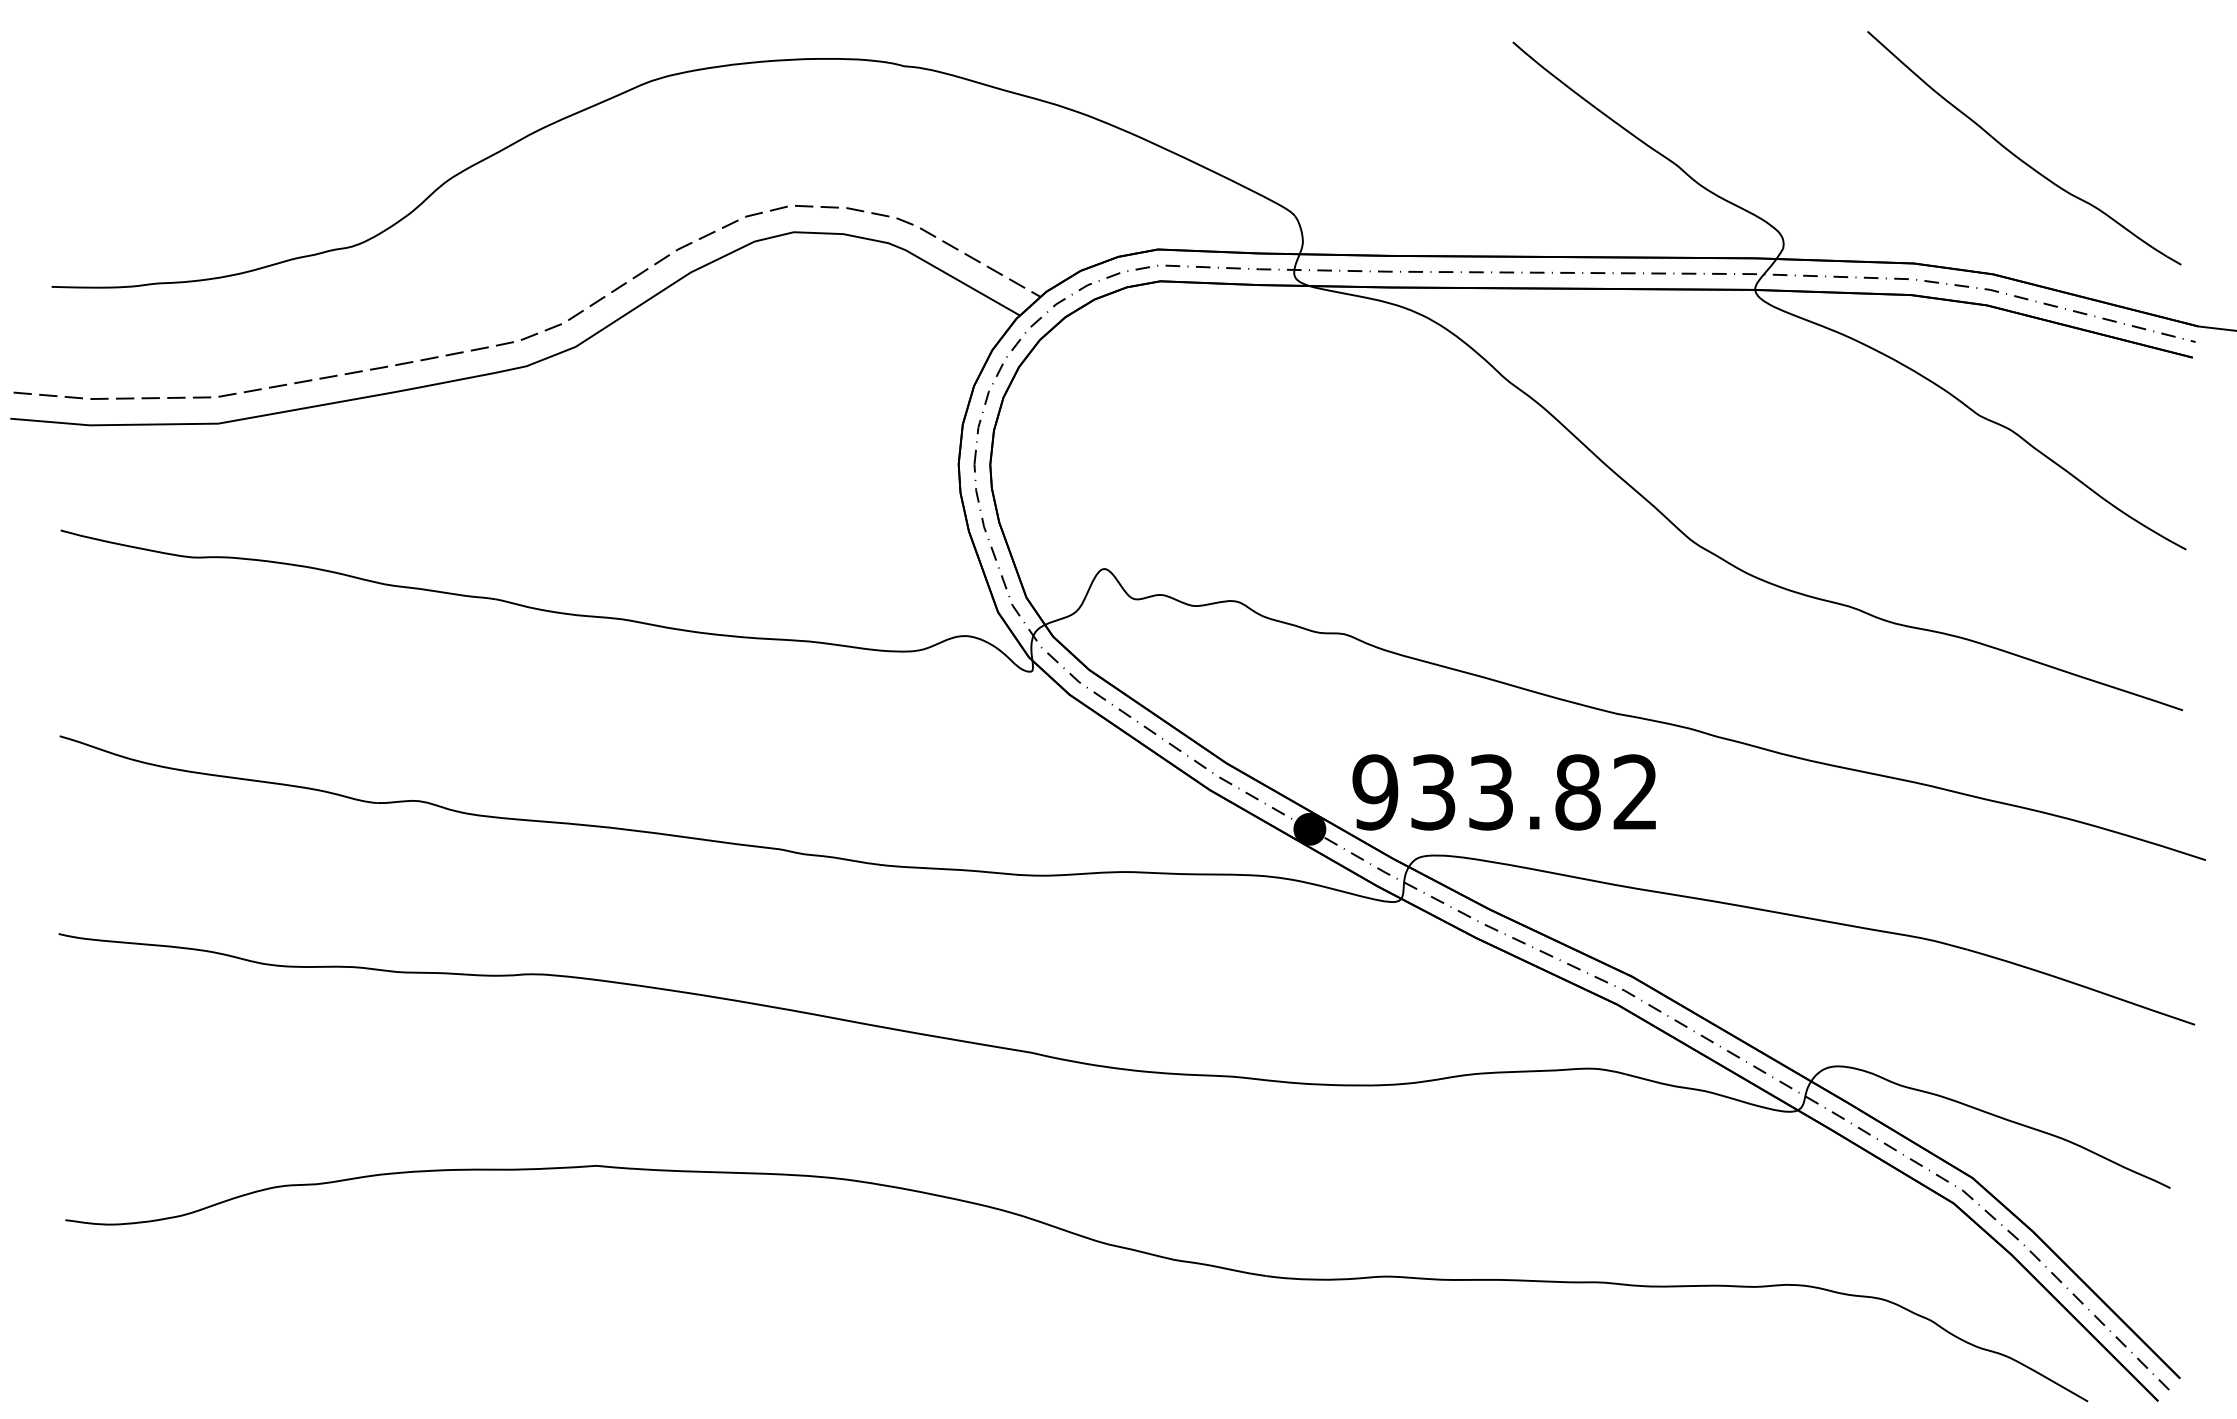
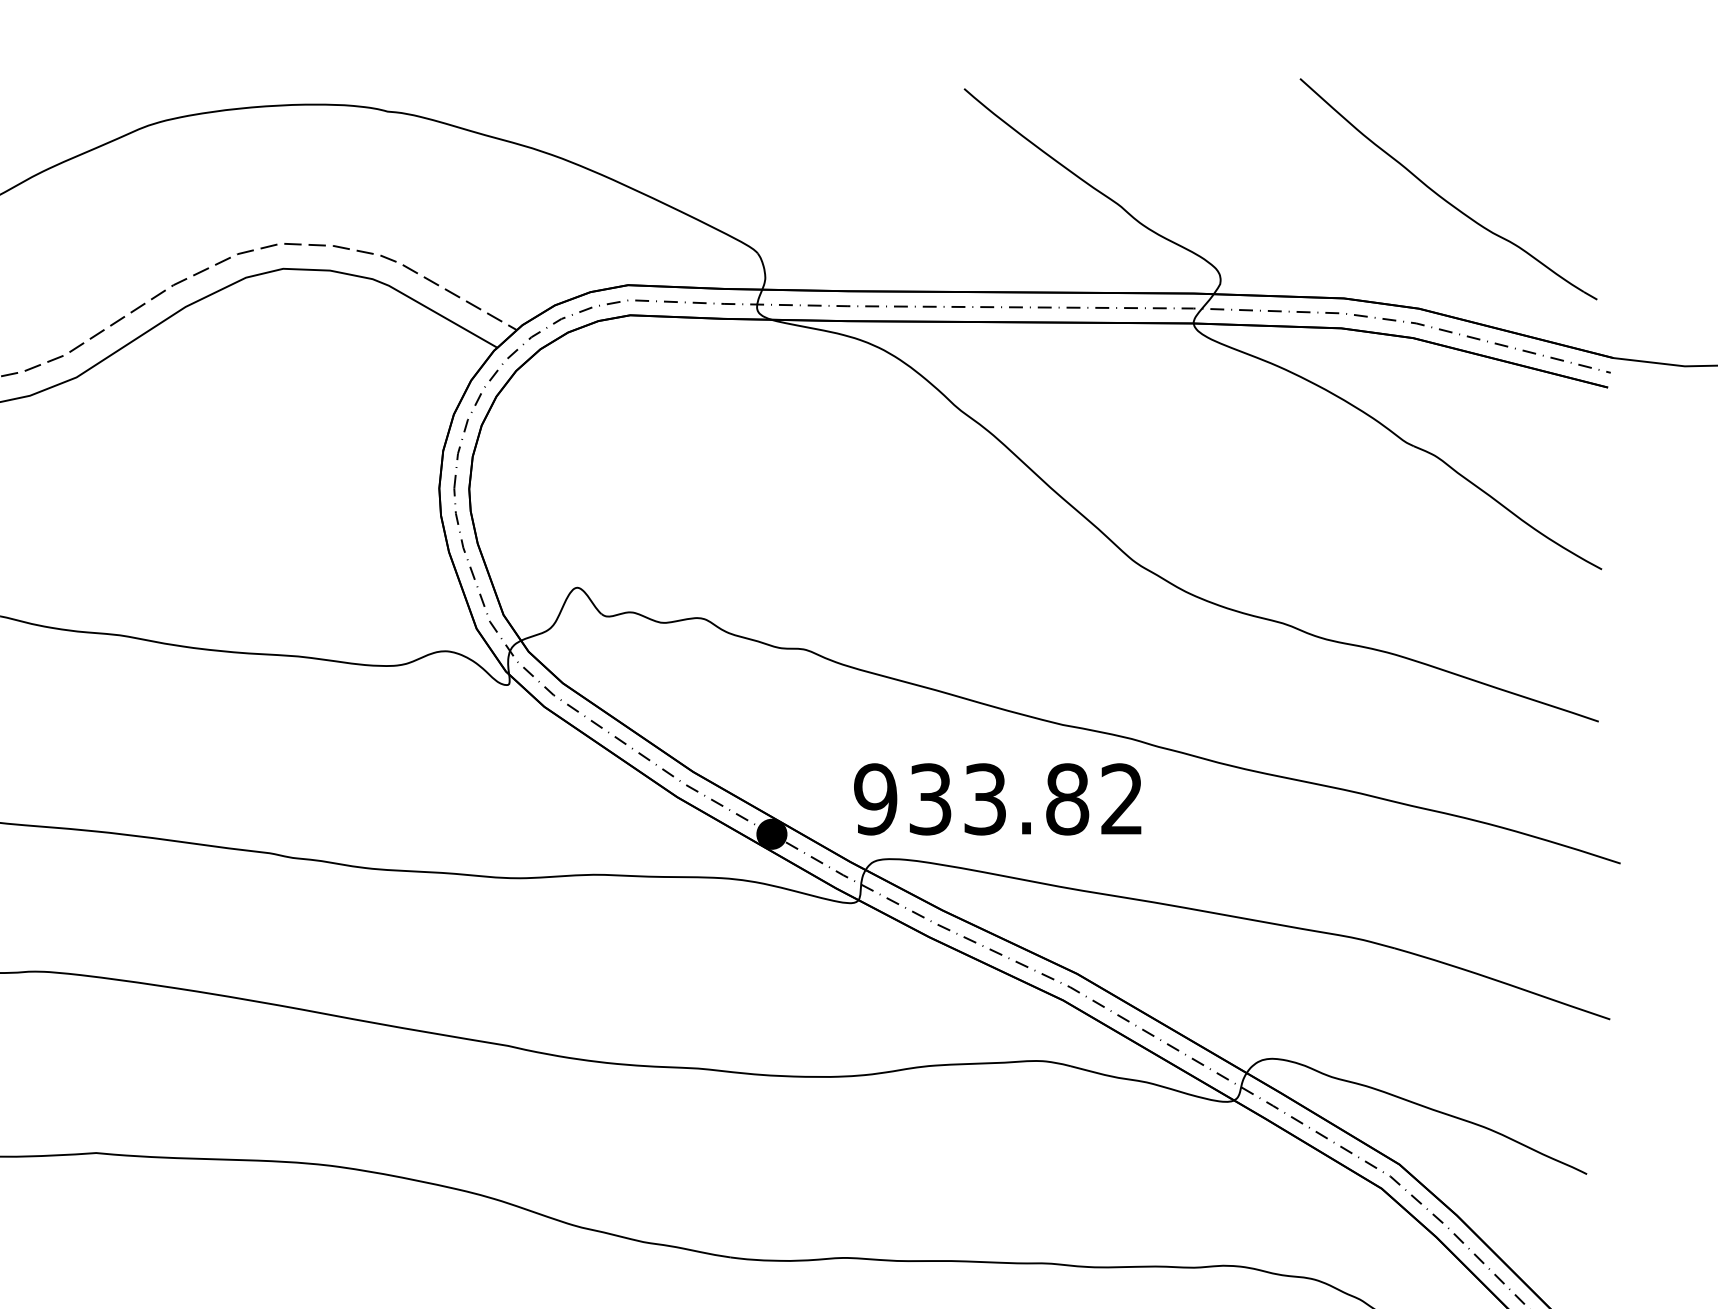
text: (1503, 792) -> (996, 799), moved

